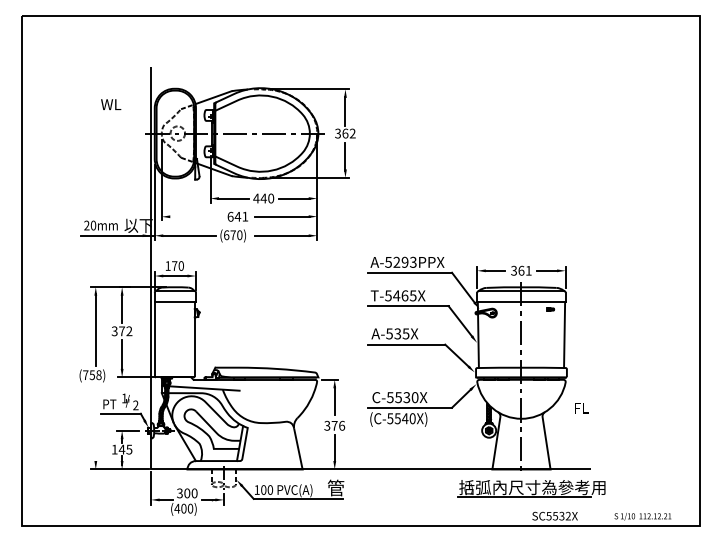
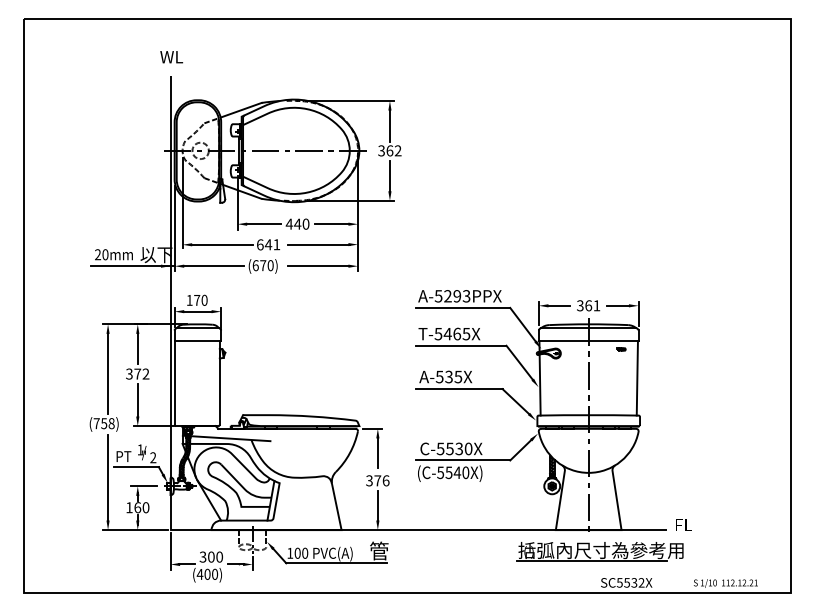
text: (111, 104) -> (172, 57), moved
line: (196, 216) -> (221, 244), added
text: (581, 408) -> (683, 525), moved
line: (95, 423) -> (107, 478), added
text: (125, 449) -> (141, 507), 145 -> 160

